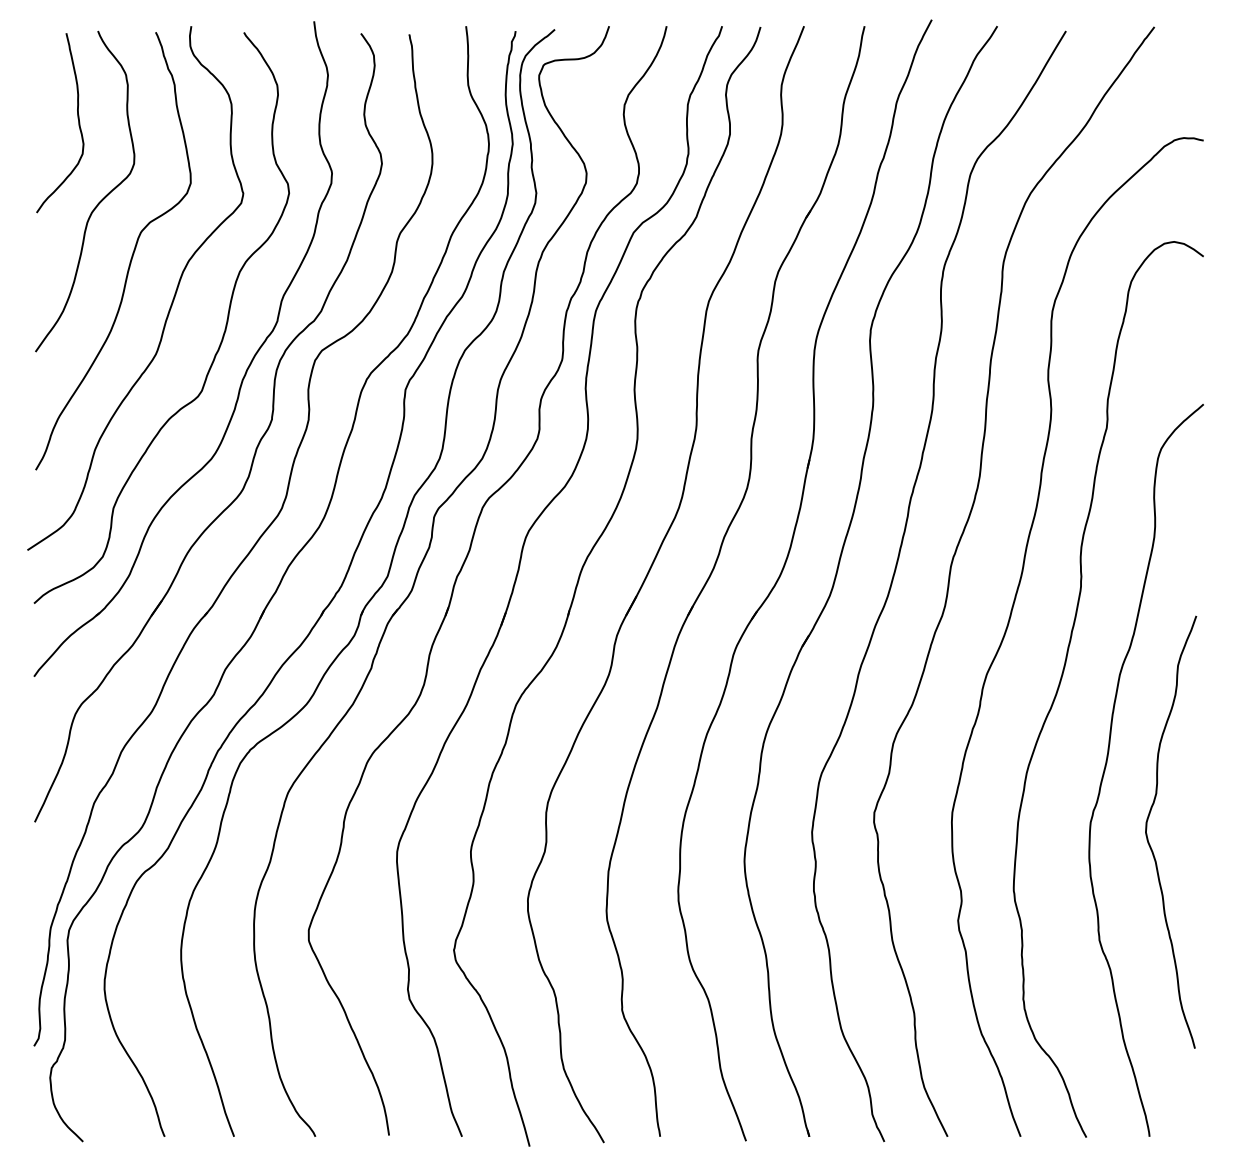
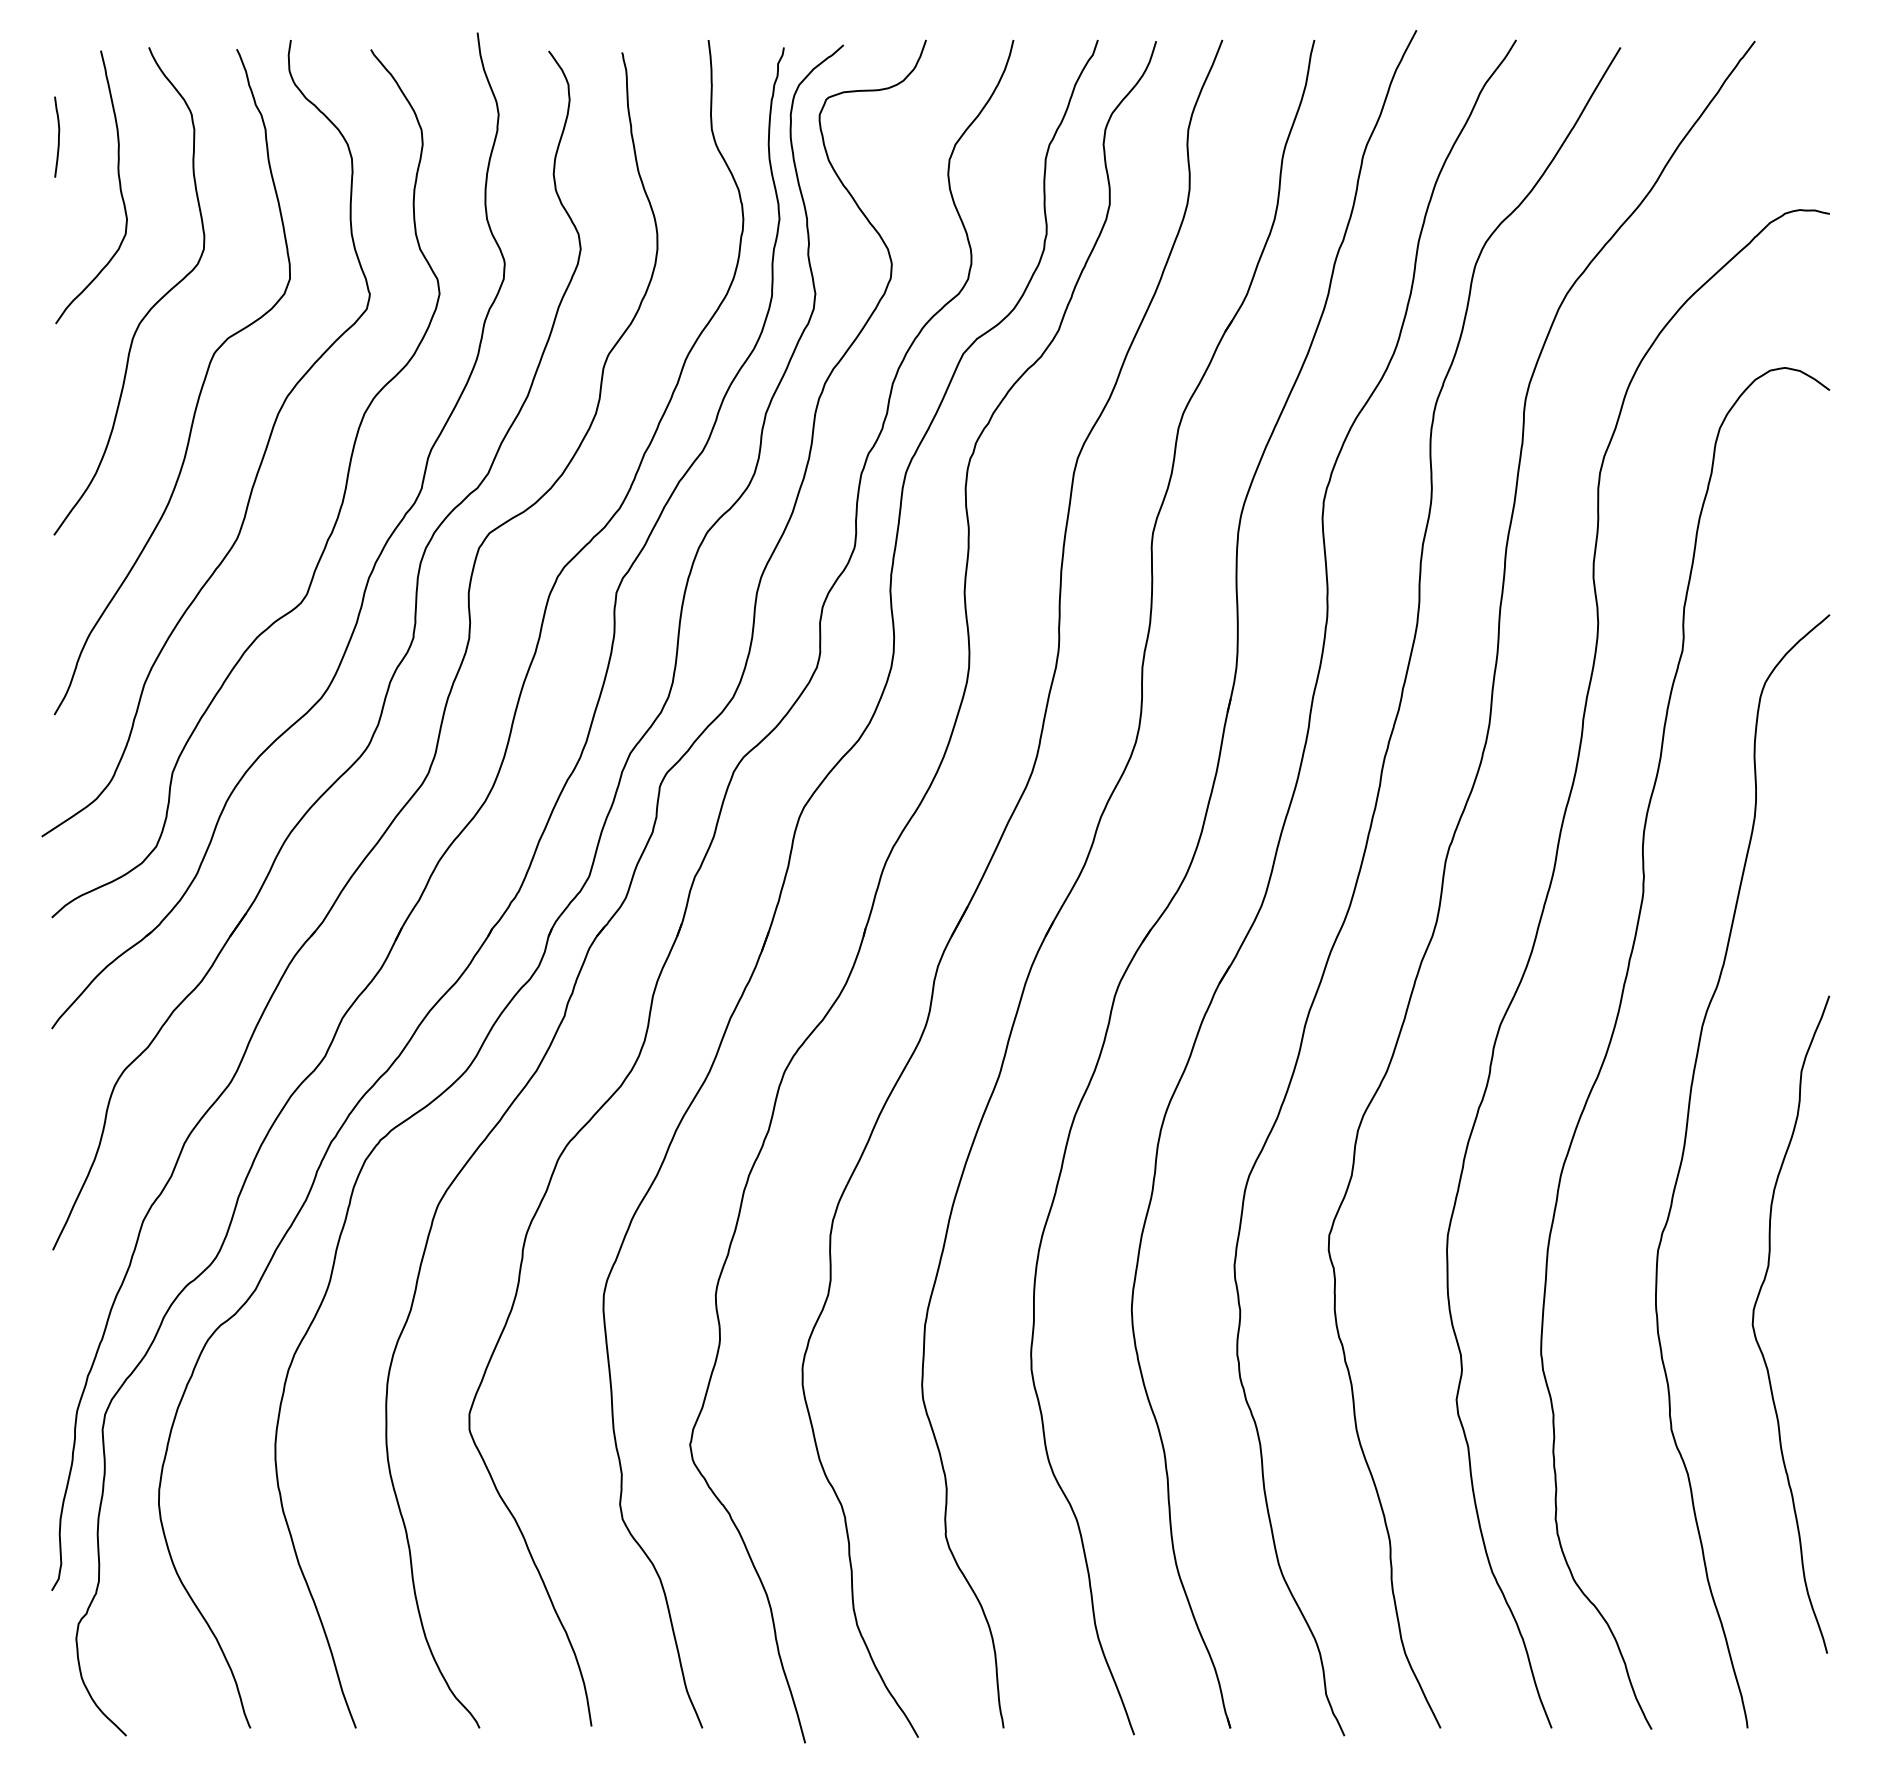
curve: (37, 89) -> (57, 136), added
curve: (1148, 838) -> (1756, 1334), moved

